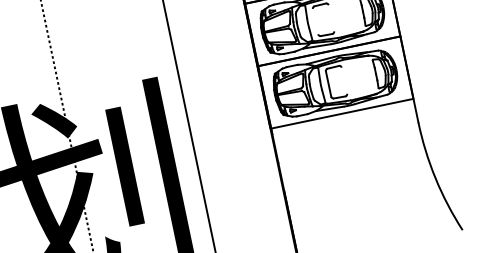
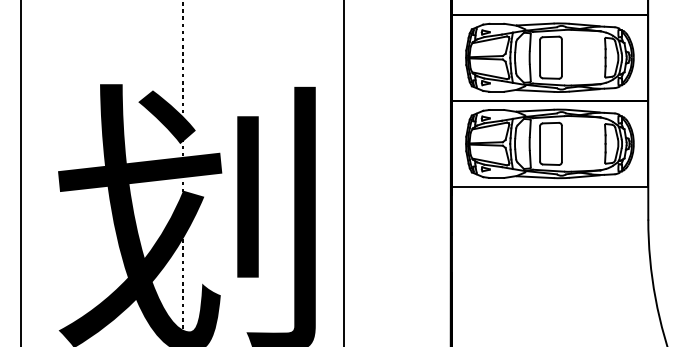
line: (331, 18) -> (561, 57), added
line: (315, 21) -> (540, 57), added
line: (344, 80) -> (561, 143), added

